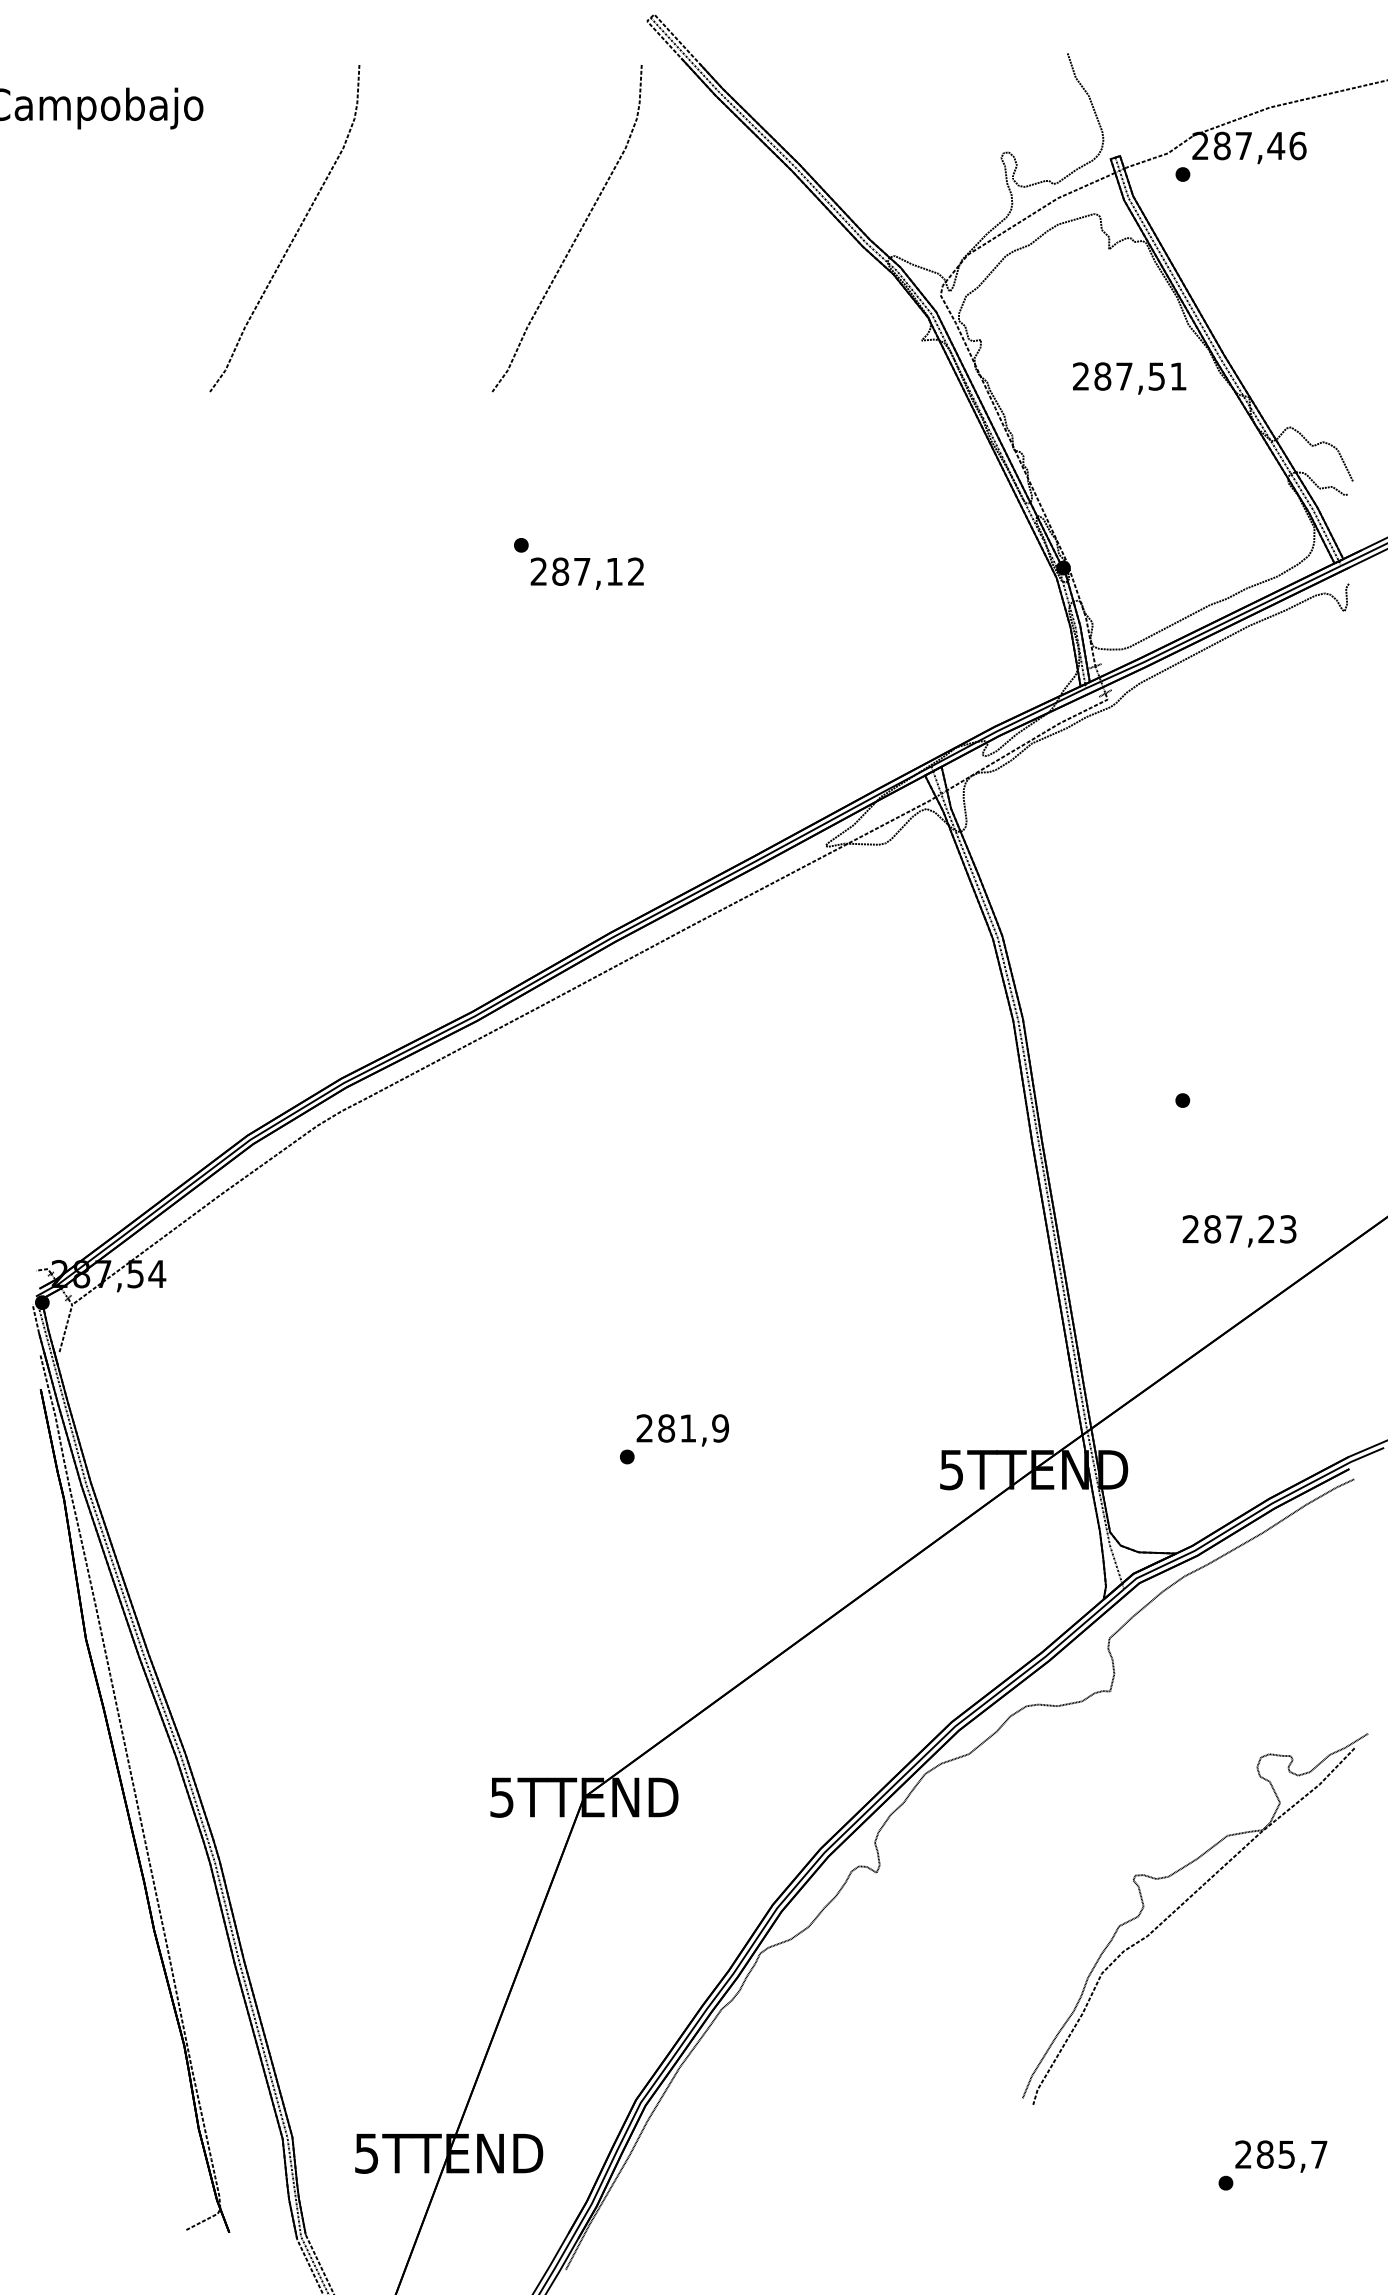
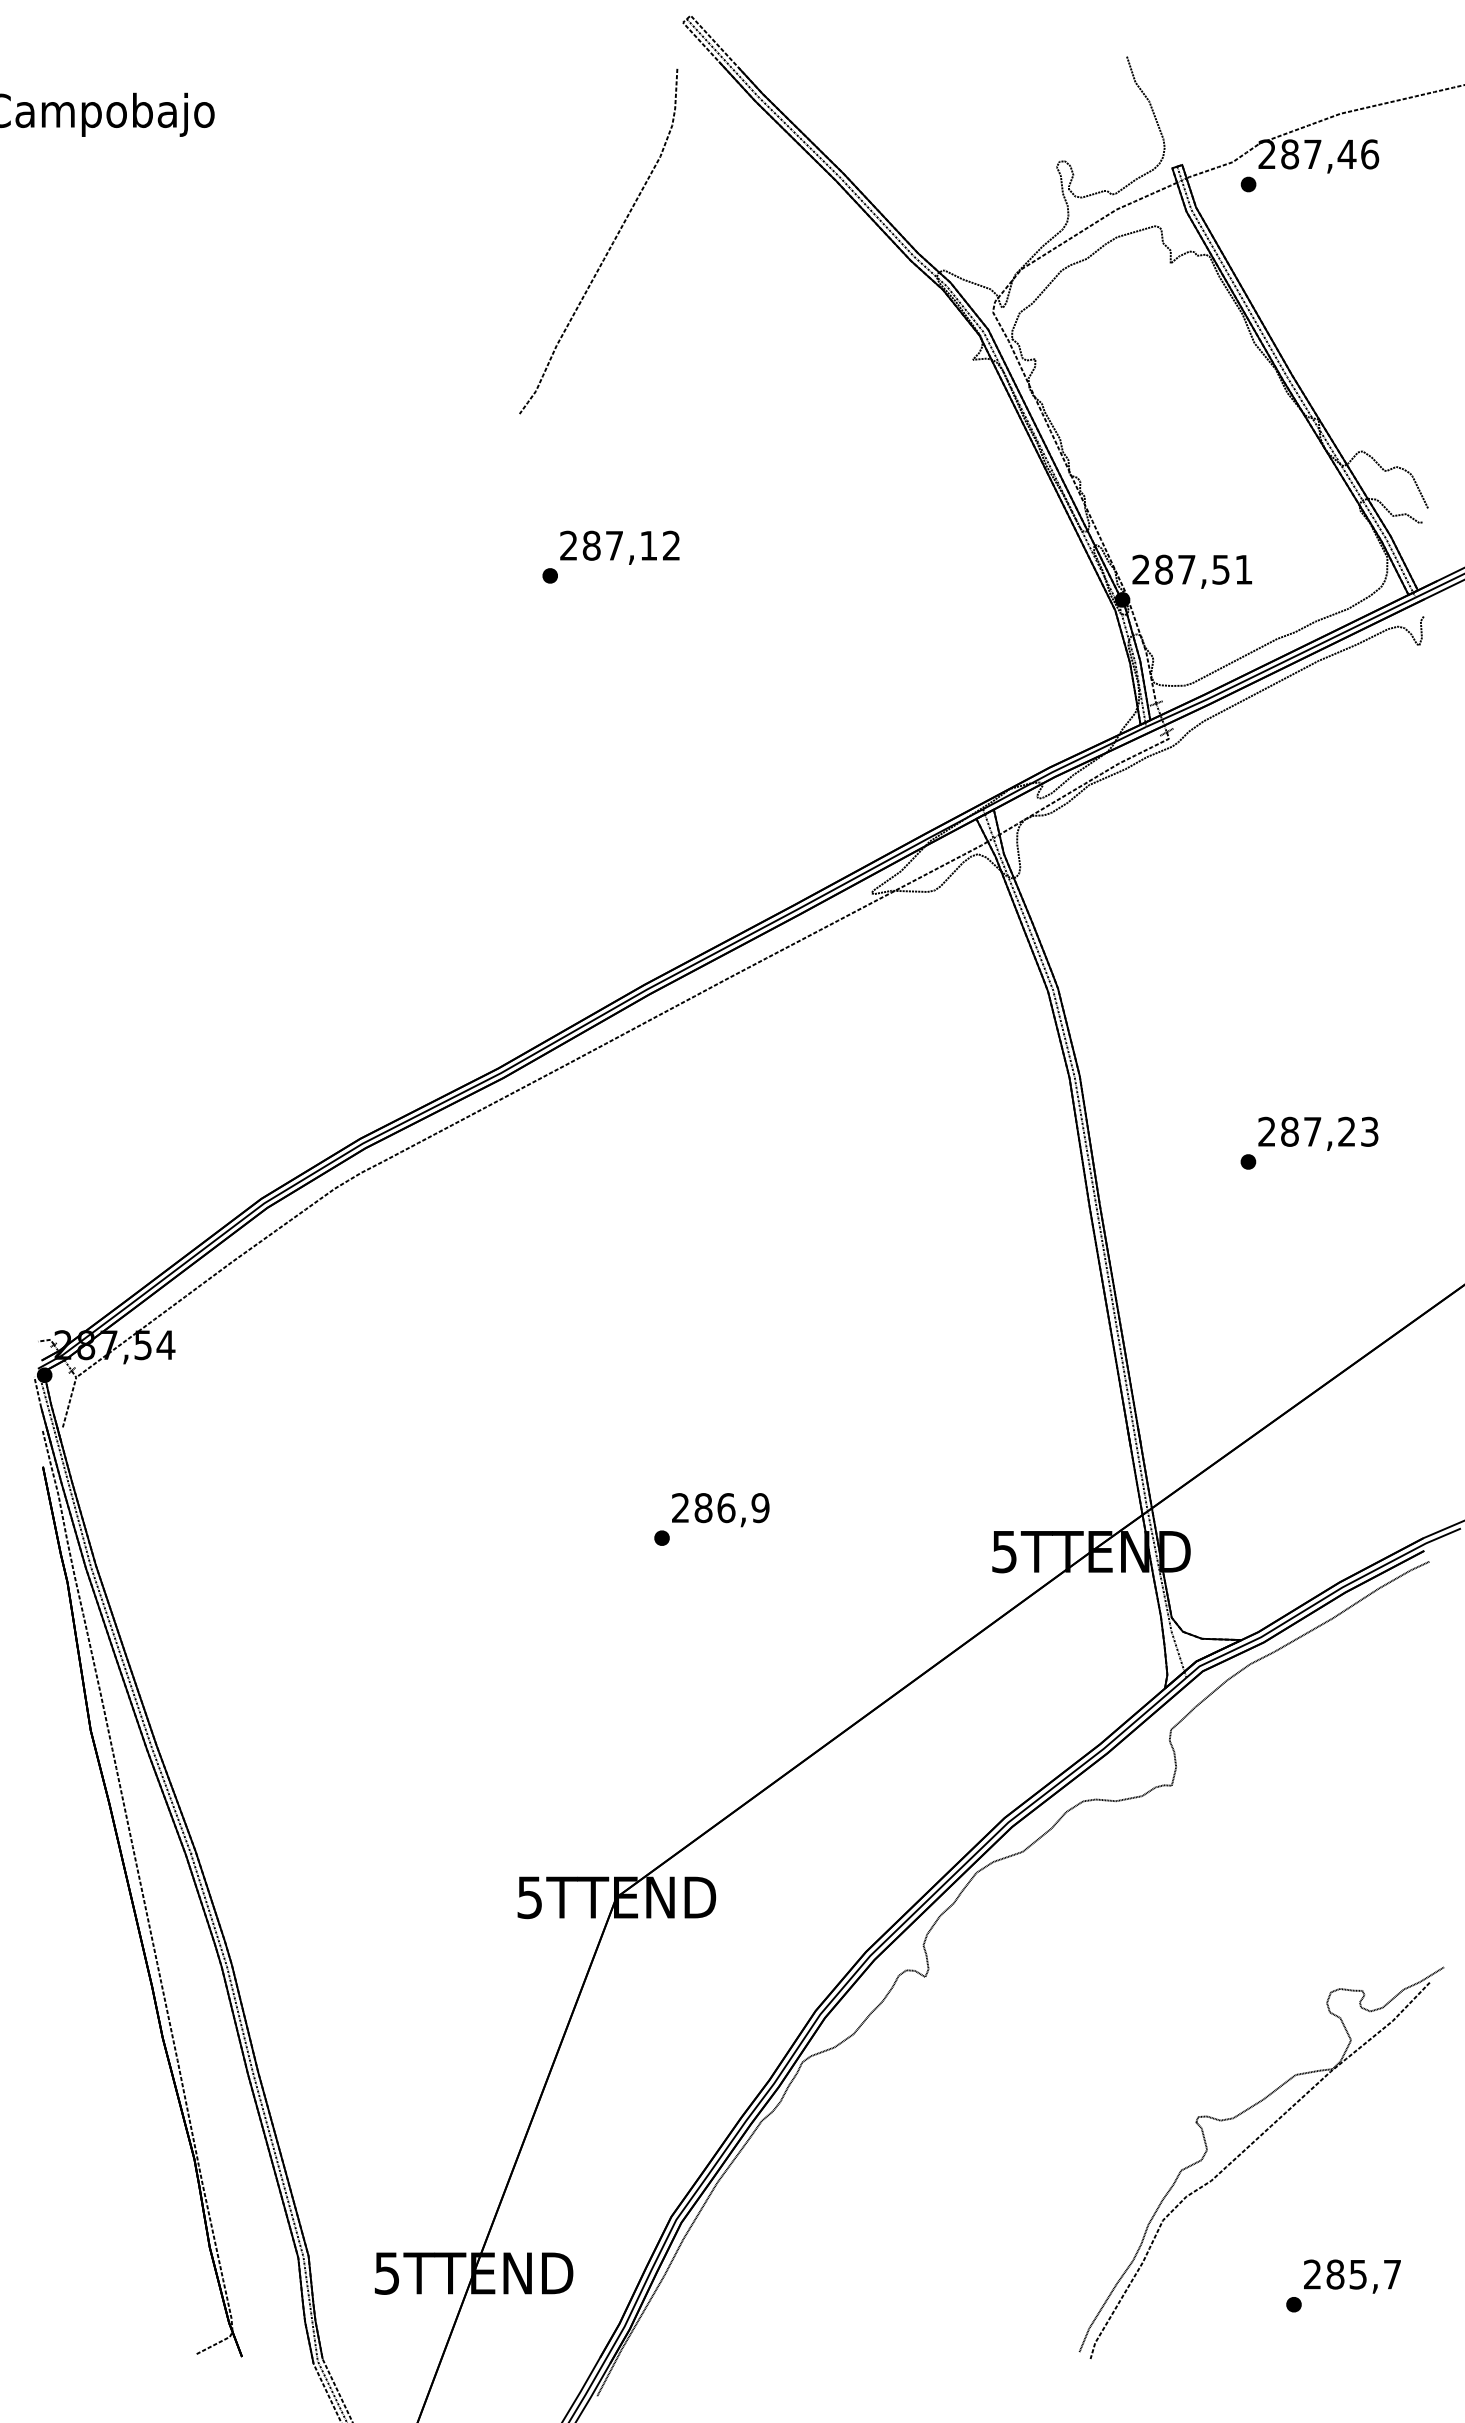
curve: (295, 234) -> (311, 247), removed
text: (1128, 378) -> (1191, 571), moved
text: (586, 573) -> (619, 547), moved
text: (1239, 1230) -> (1318, 1133), moved
text: (688, 1428) -> (726, 1508), 281,9 -> 286,9
part: (1182, 1905) -> (1248, 2148), moved

